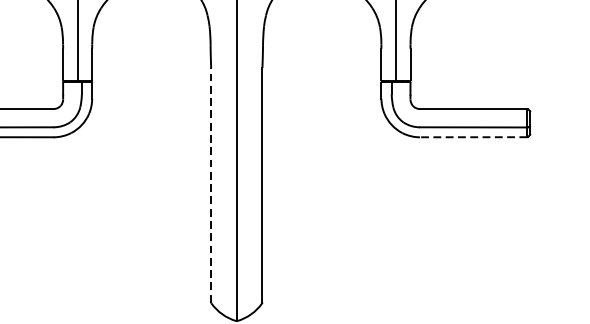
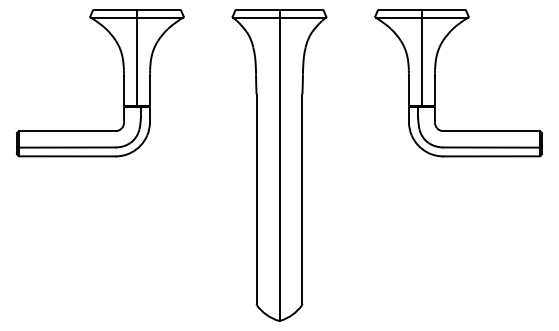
line: (472, 137) -> (490, 156), dashed -> solid
line: (211, 185) -> (256, 199), dashed -> solid

